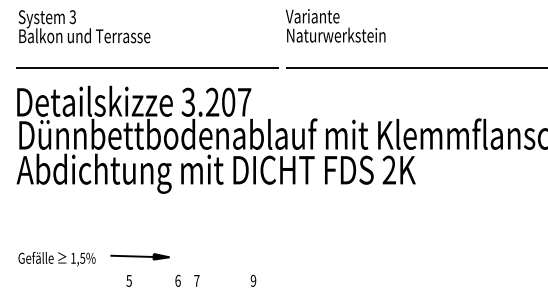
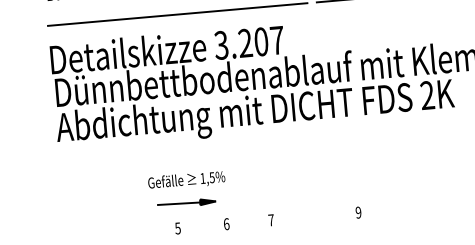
text: (56, 258) -> (186, 180), moved
text: (196, 280) -> (270, 219), moved
text: (253, 280) -> (358, 212), moved

